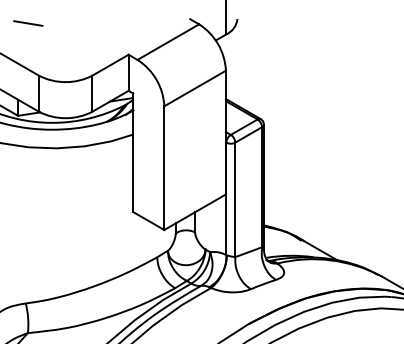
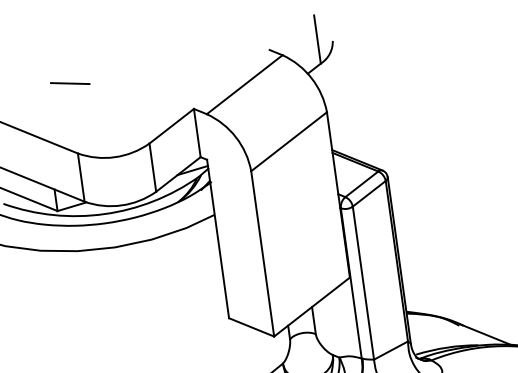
line: (28, 23) -> (70, 83), moved

